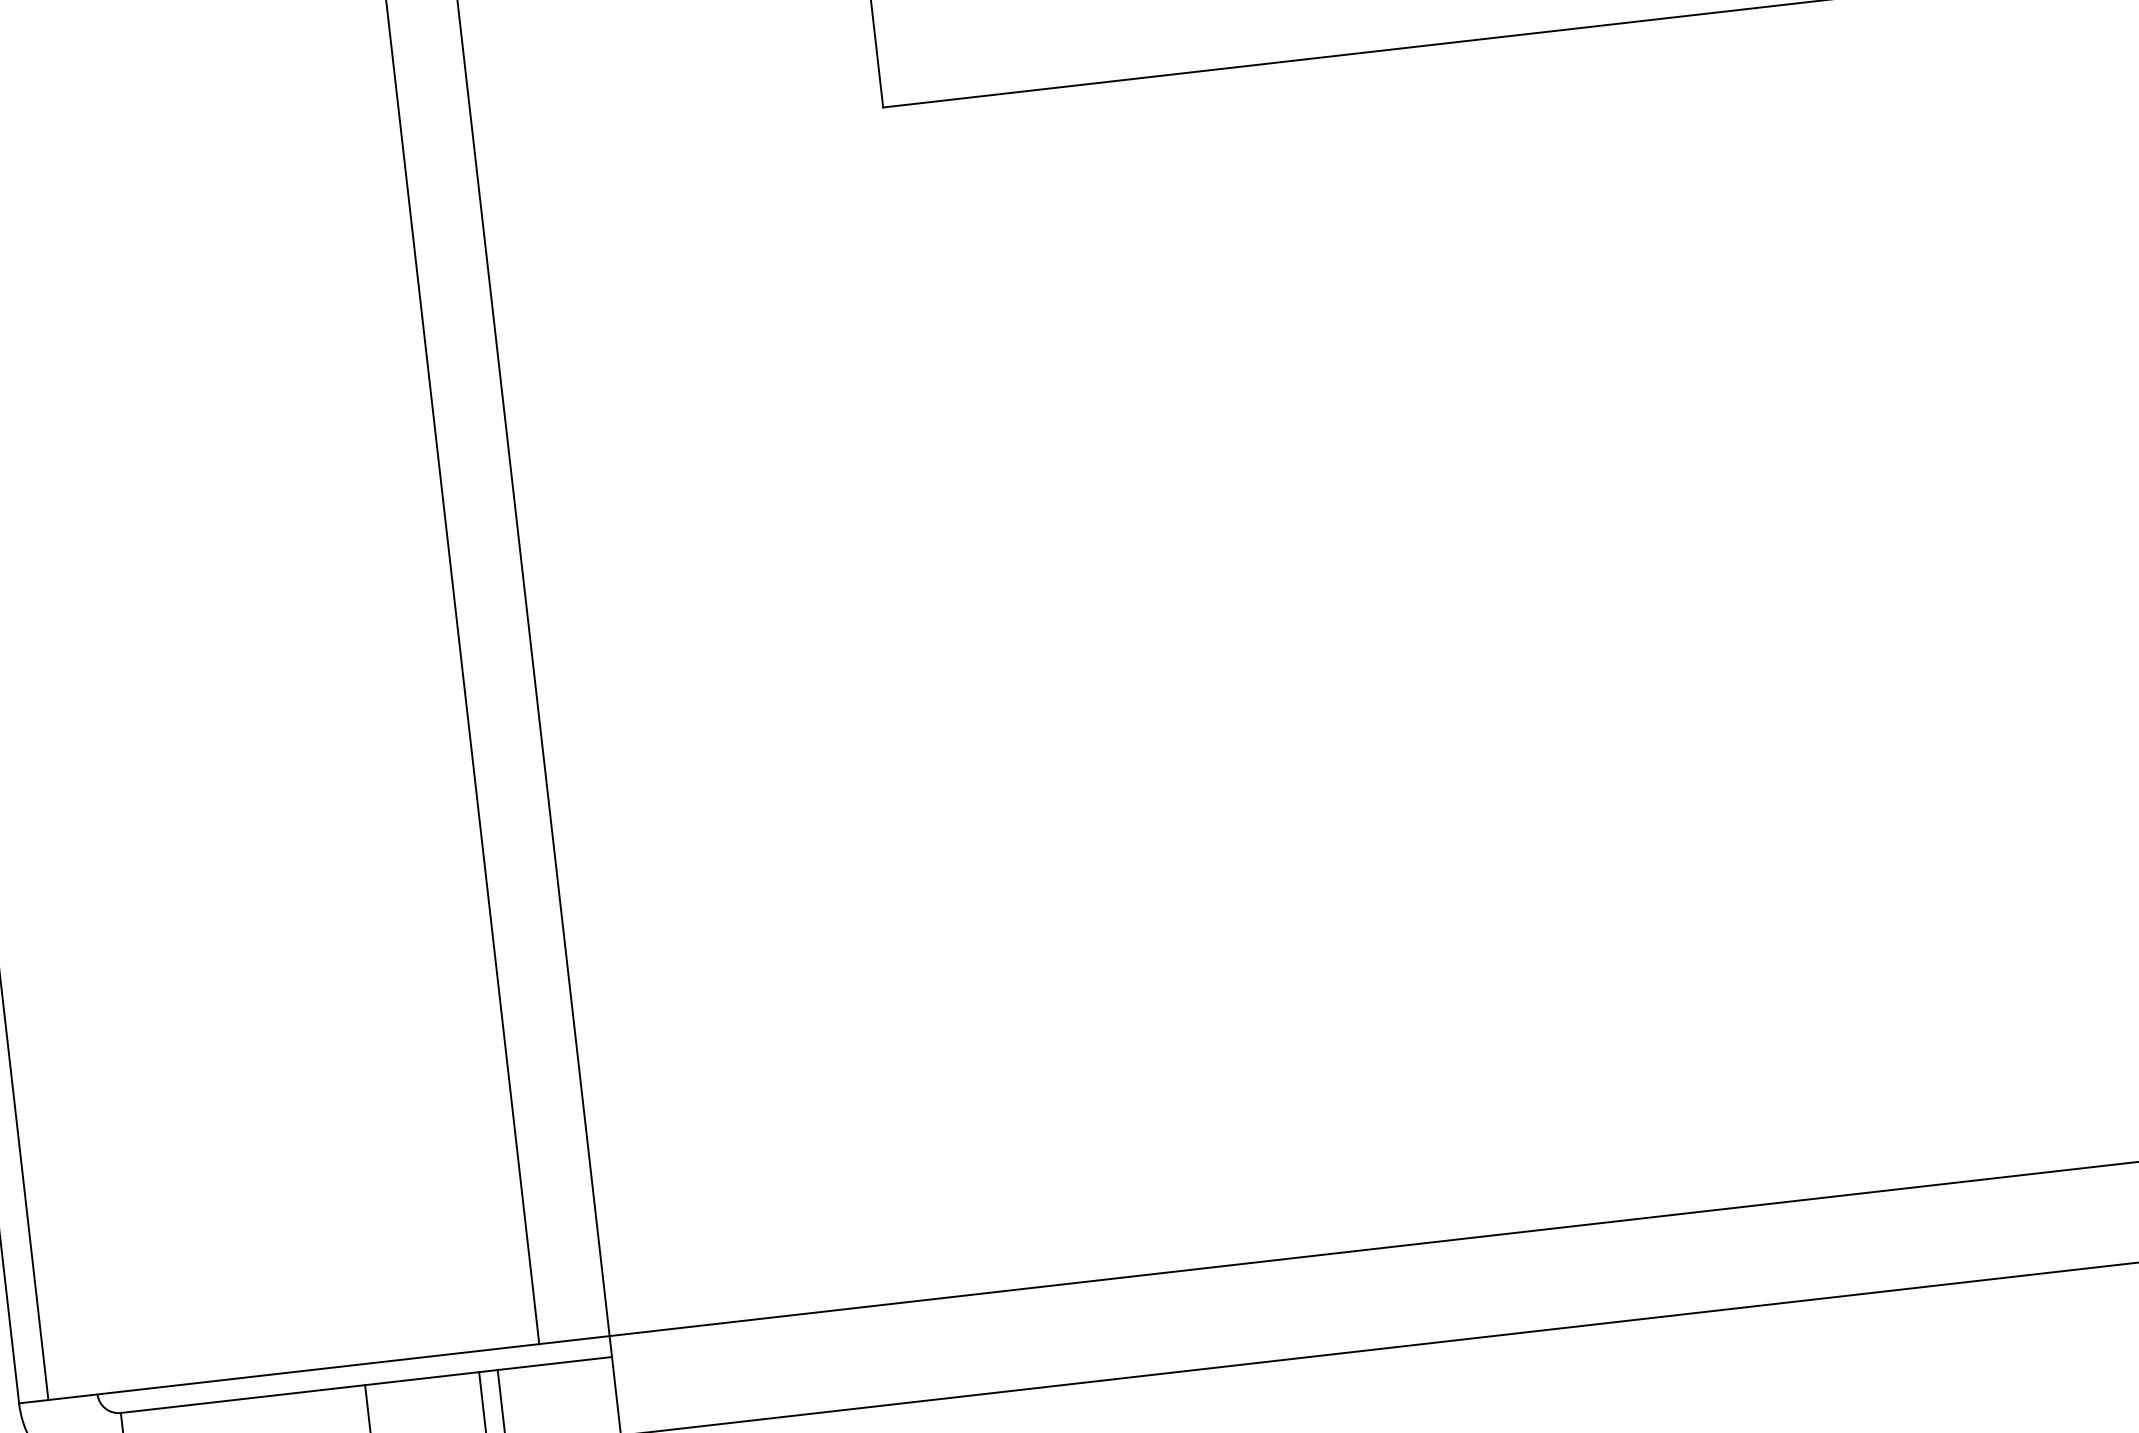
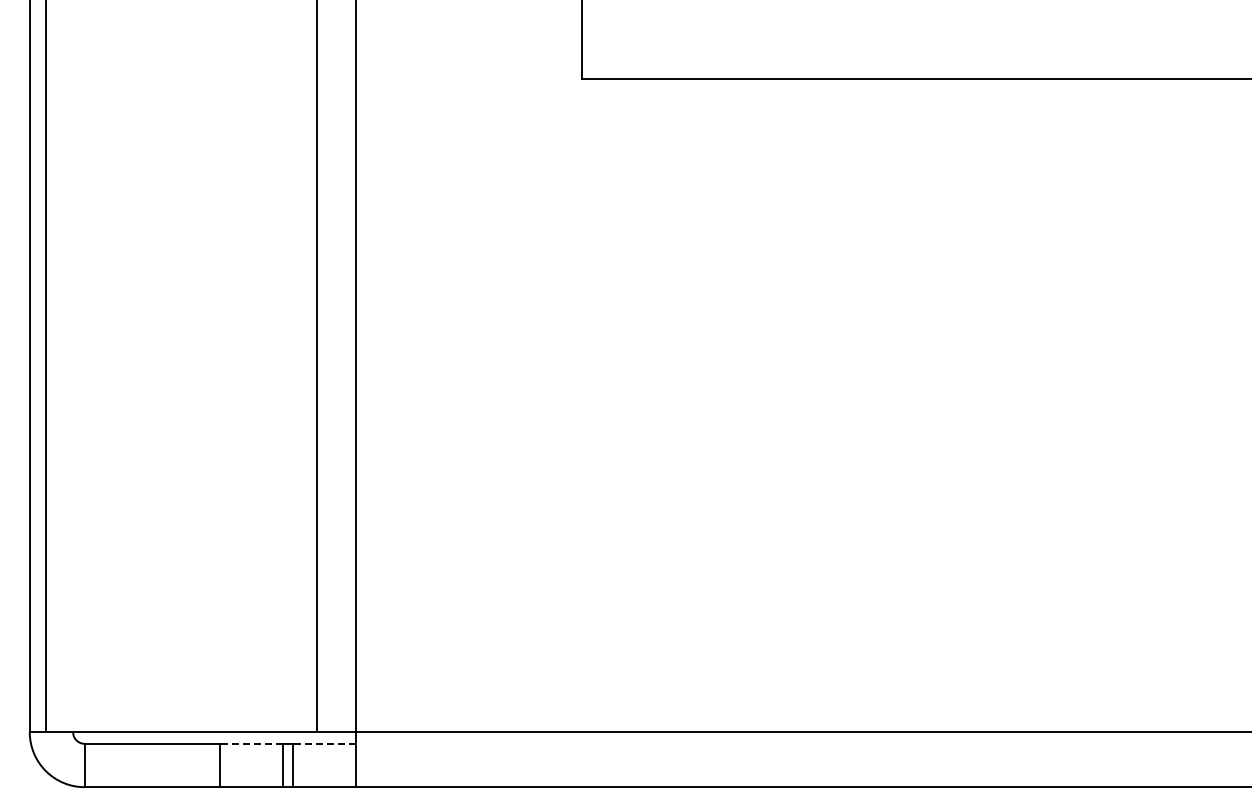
line: (554, 1362) -> (324, 743), solid -> dashed
line: (422, 1377) -> (251, 743), solid -> dashed

